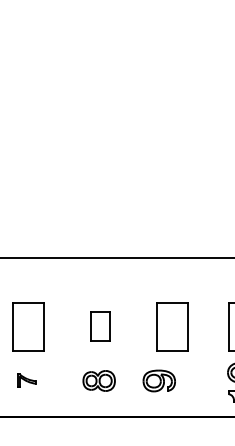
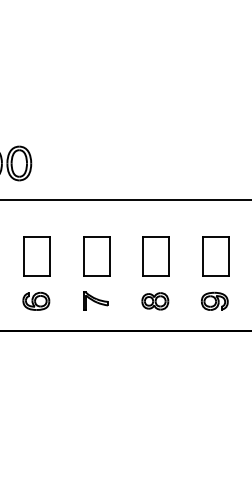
part: (99, 326) -> (155, 256), size x1.67
part: (26, 379) -> (95, 300), size x1.67
part: (158, 379) -> (214, 300), moved

